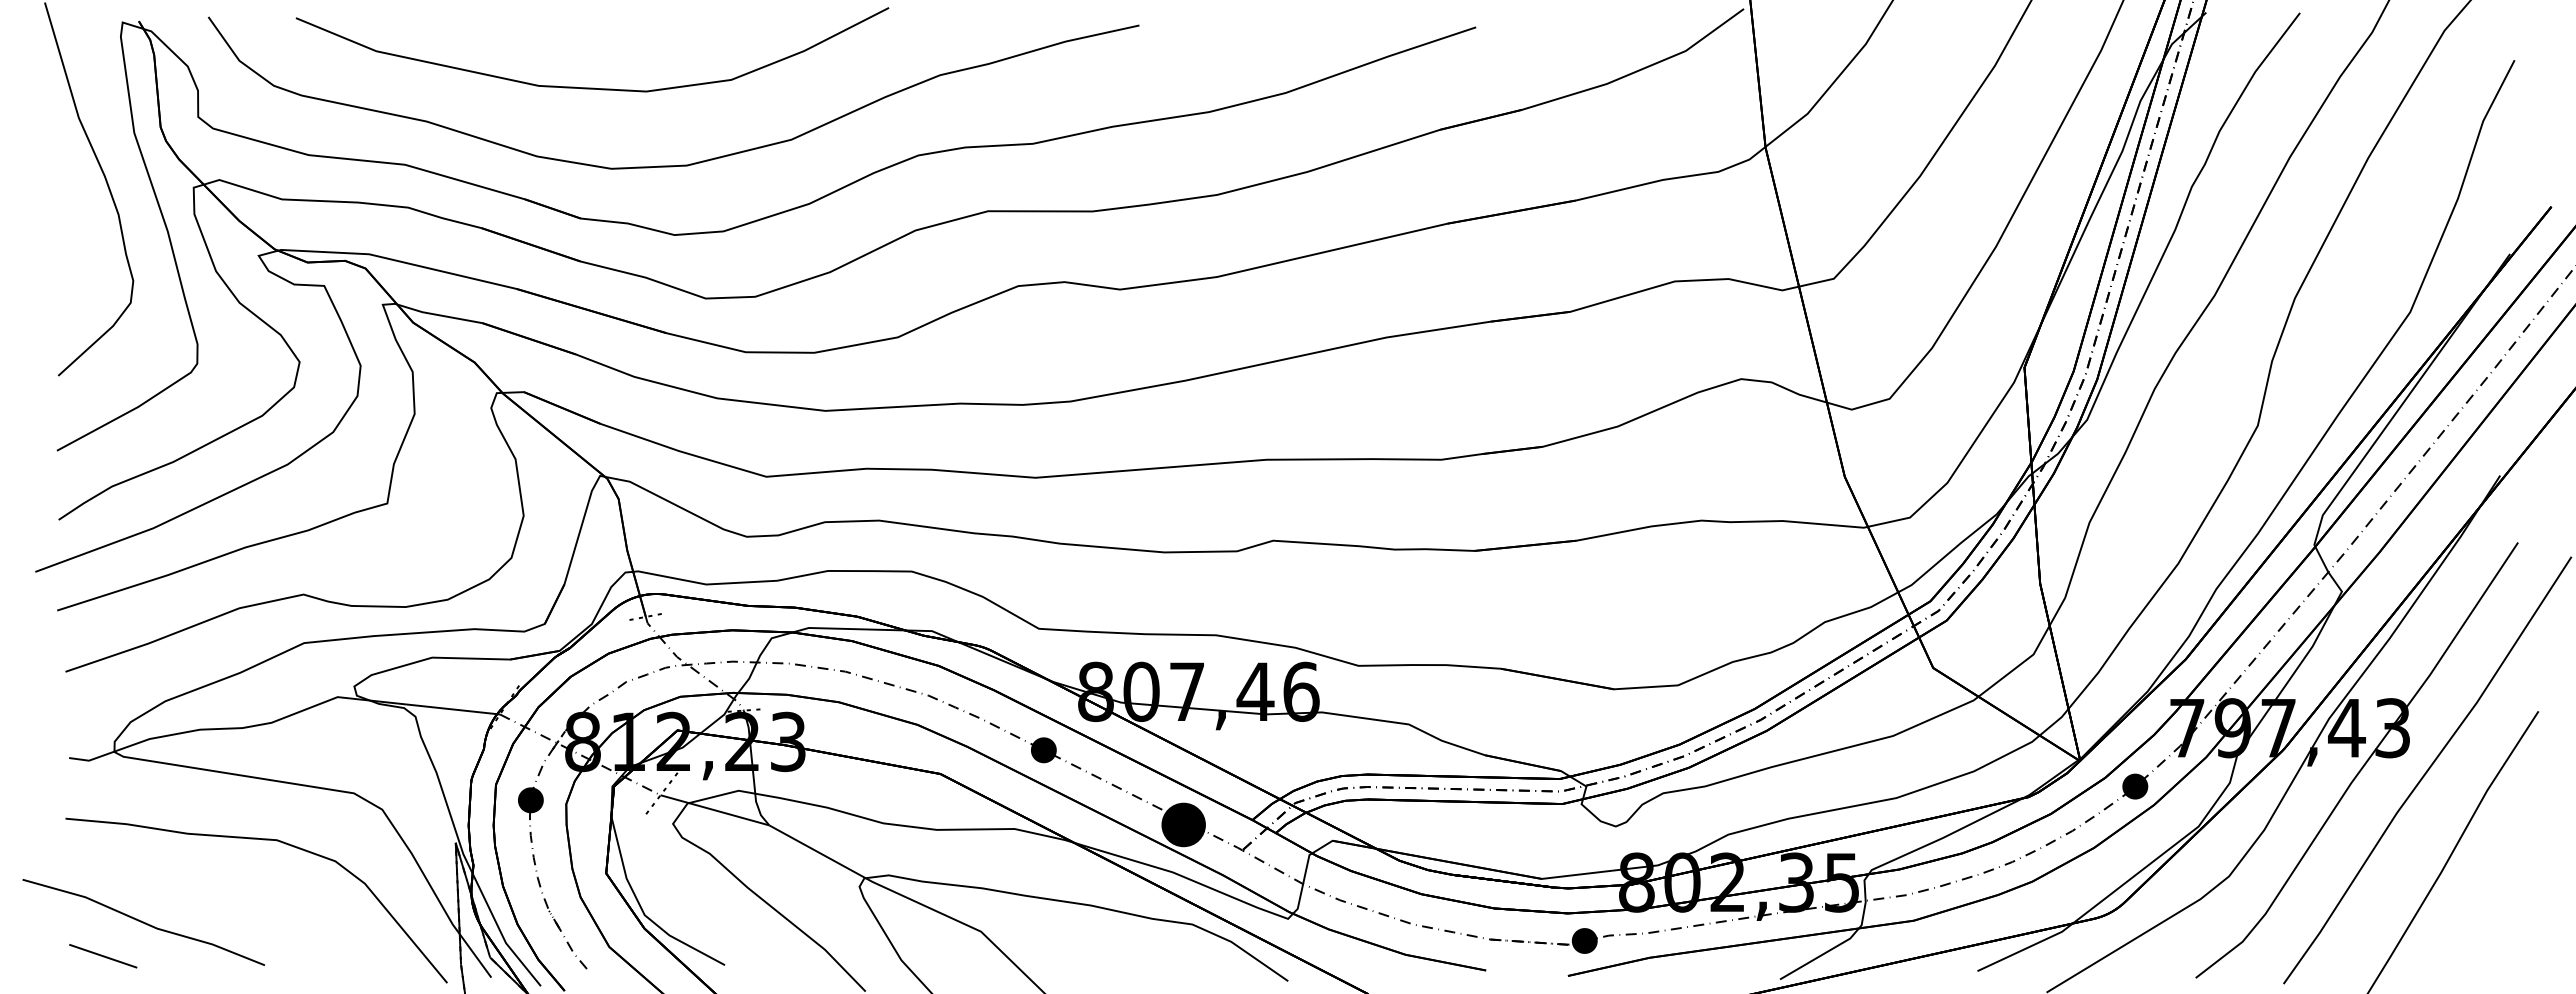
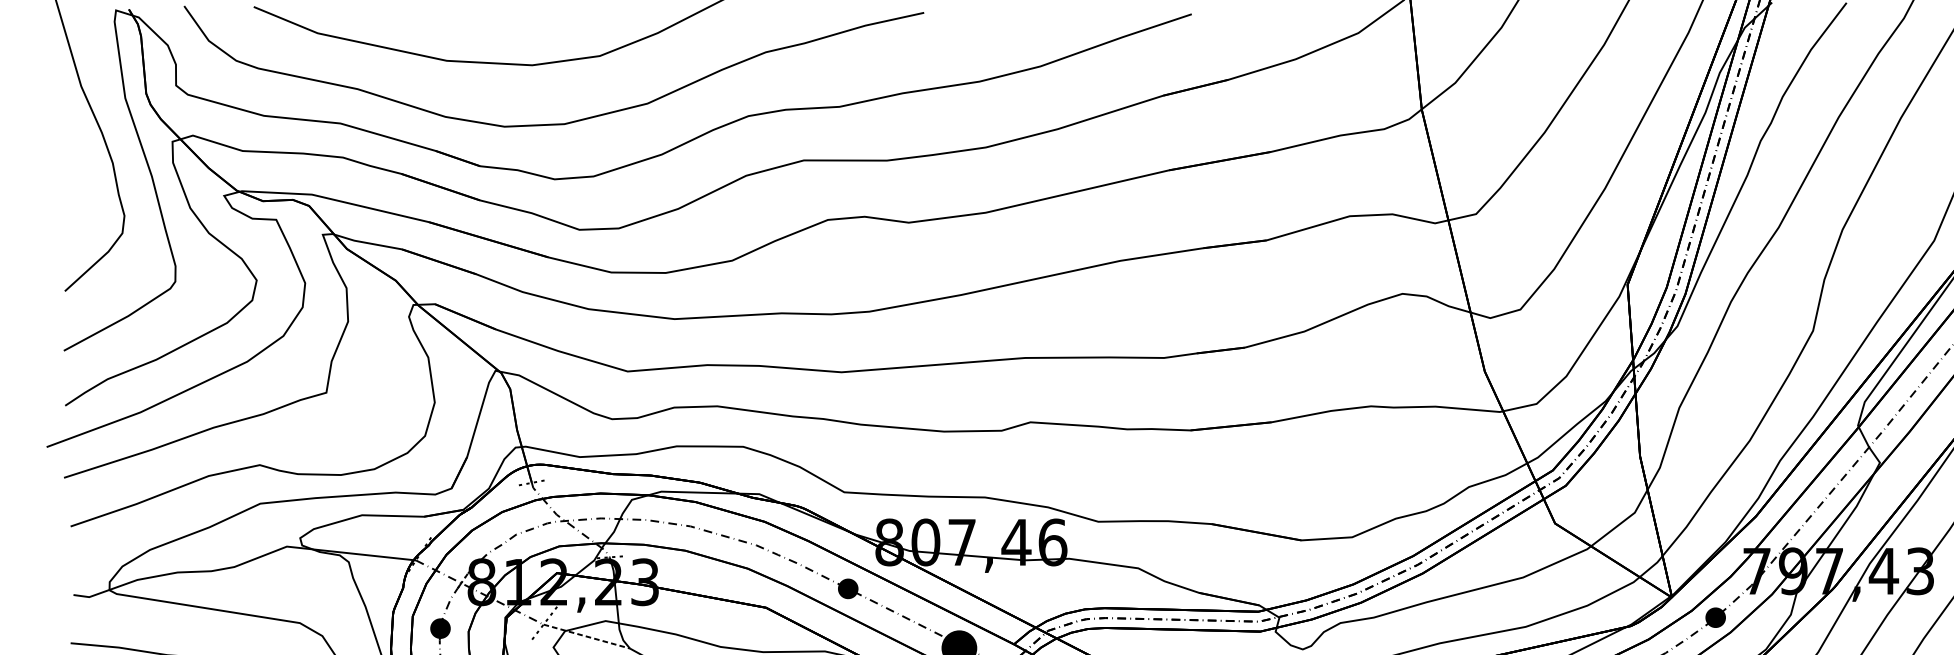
line: (715, 810) -> (587, 636), solid -> dashed

